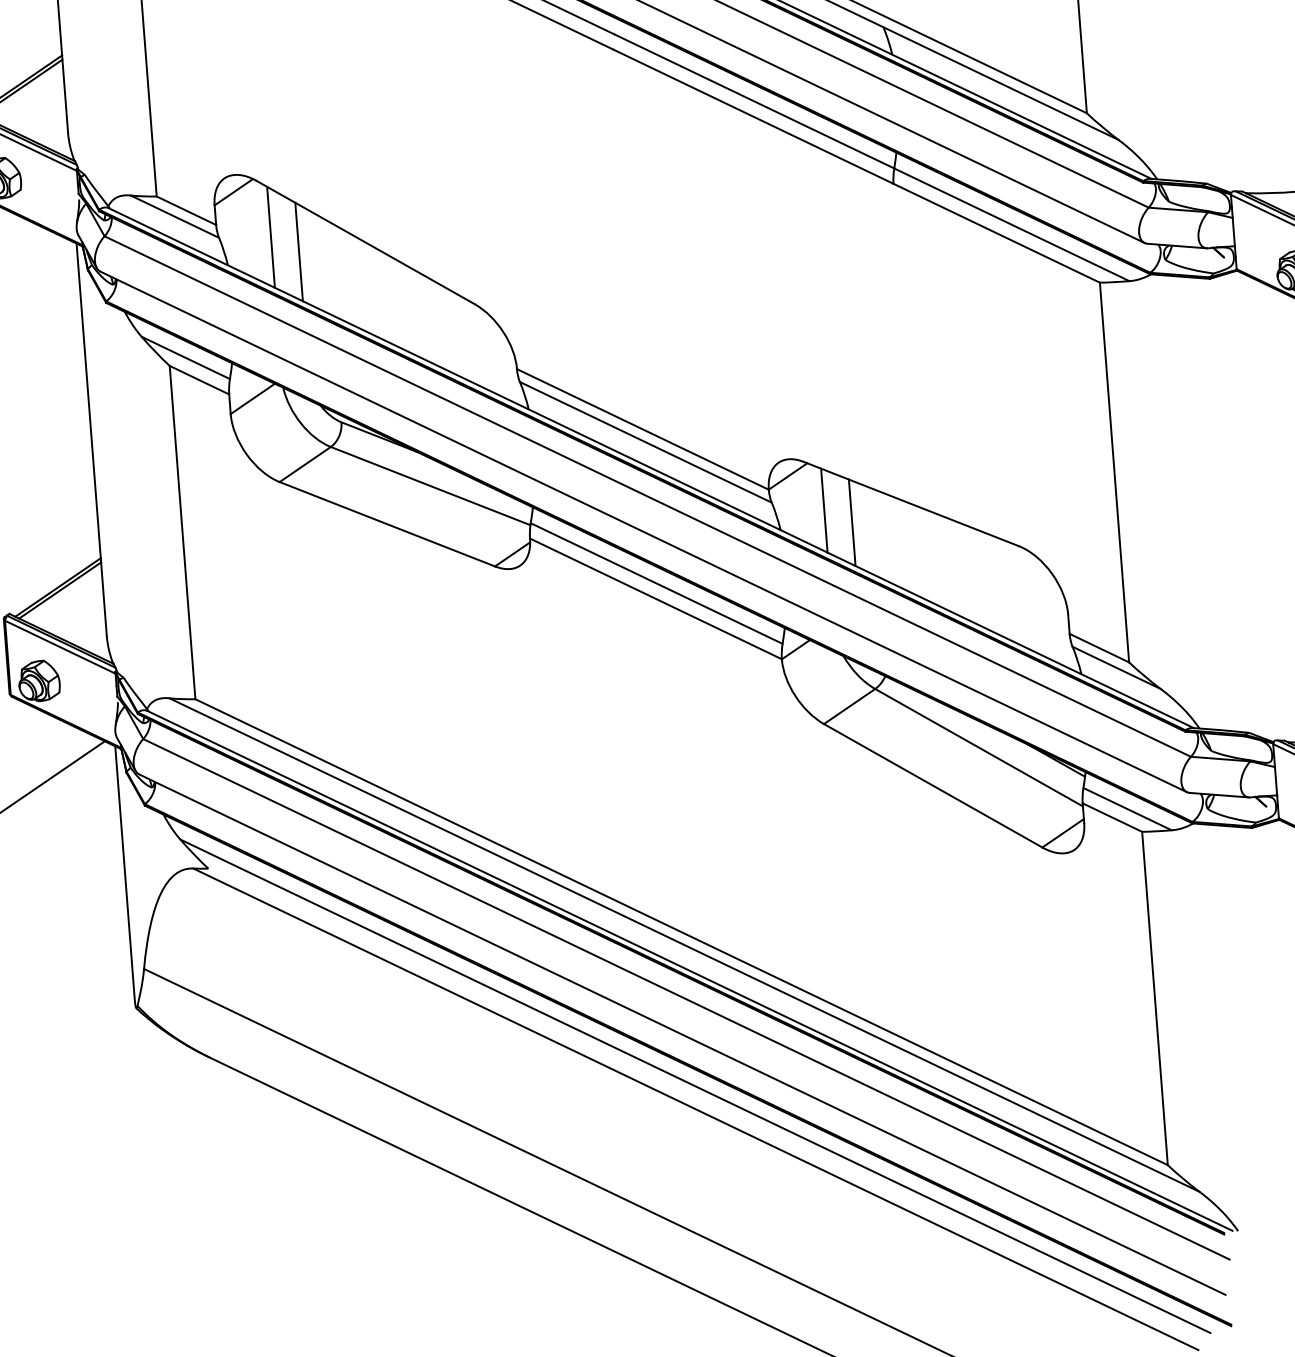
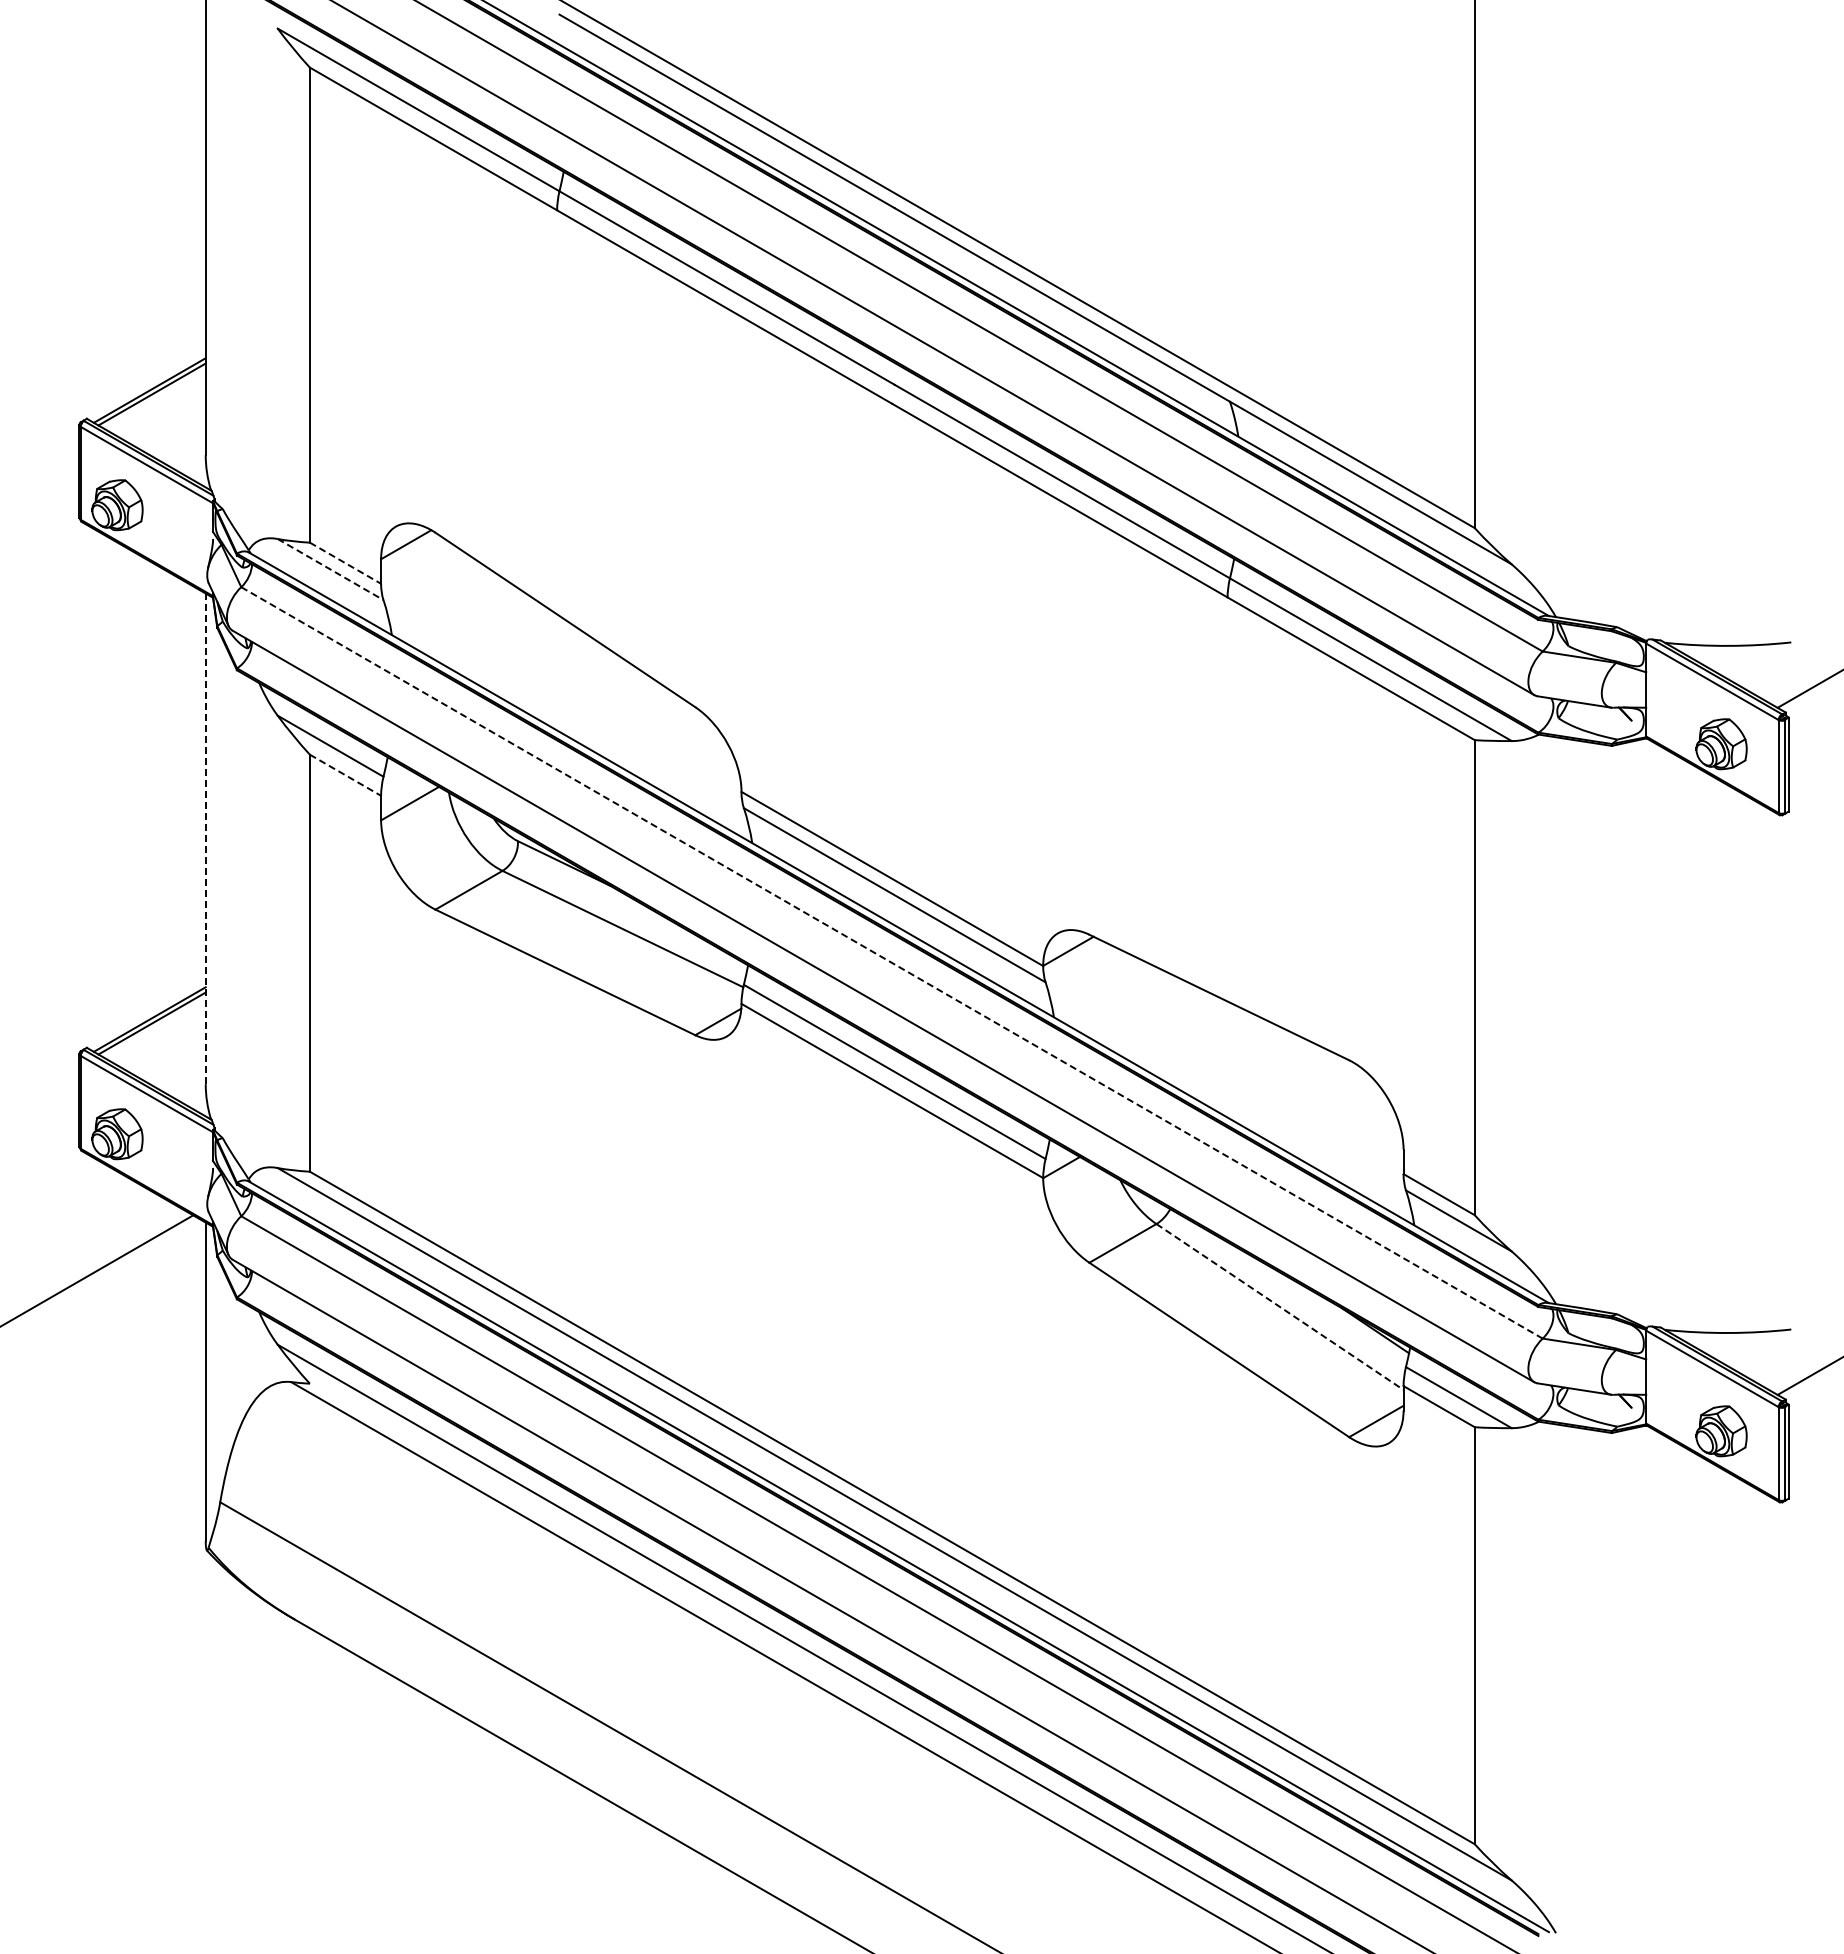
line: (186, 210) -> (345, 563), solid -> dashed
line: (175, 216) -> (331, 569), solid -> dashed
line: (271, 237) -> (448, 604), removed
line: (298, 251) -> (481, 624), removed
line: (199, 380) -> (345, 775), solid -> dashed
line: (91, 439) -> (205, 838), solid -> dashed
line: (648, 497) -> (892, 963), solid -> dashed
line: (824, 509) -> (1110, 996), removed
line: (852, 523) -> (1143, 1015), removed
line: (979, 748) -> (1280, 1307), solid -> dashed

